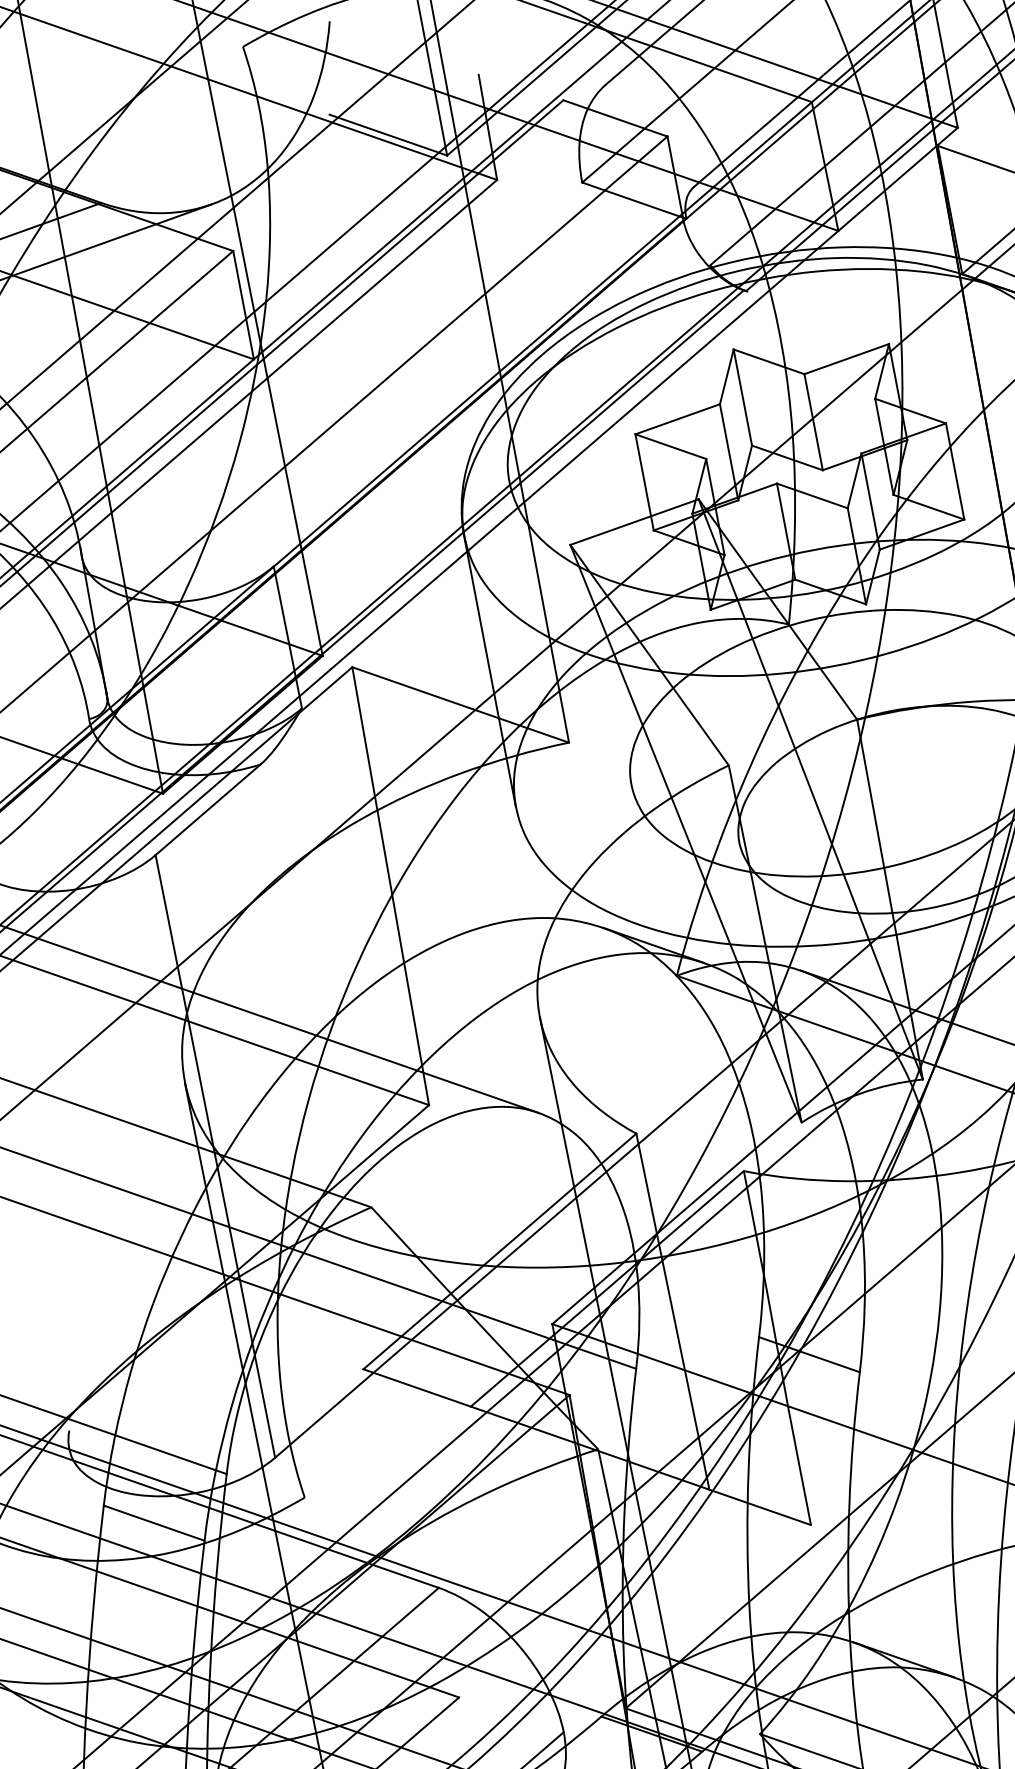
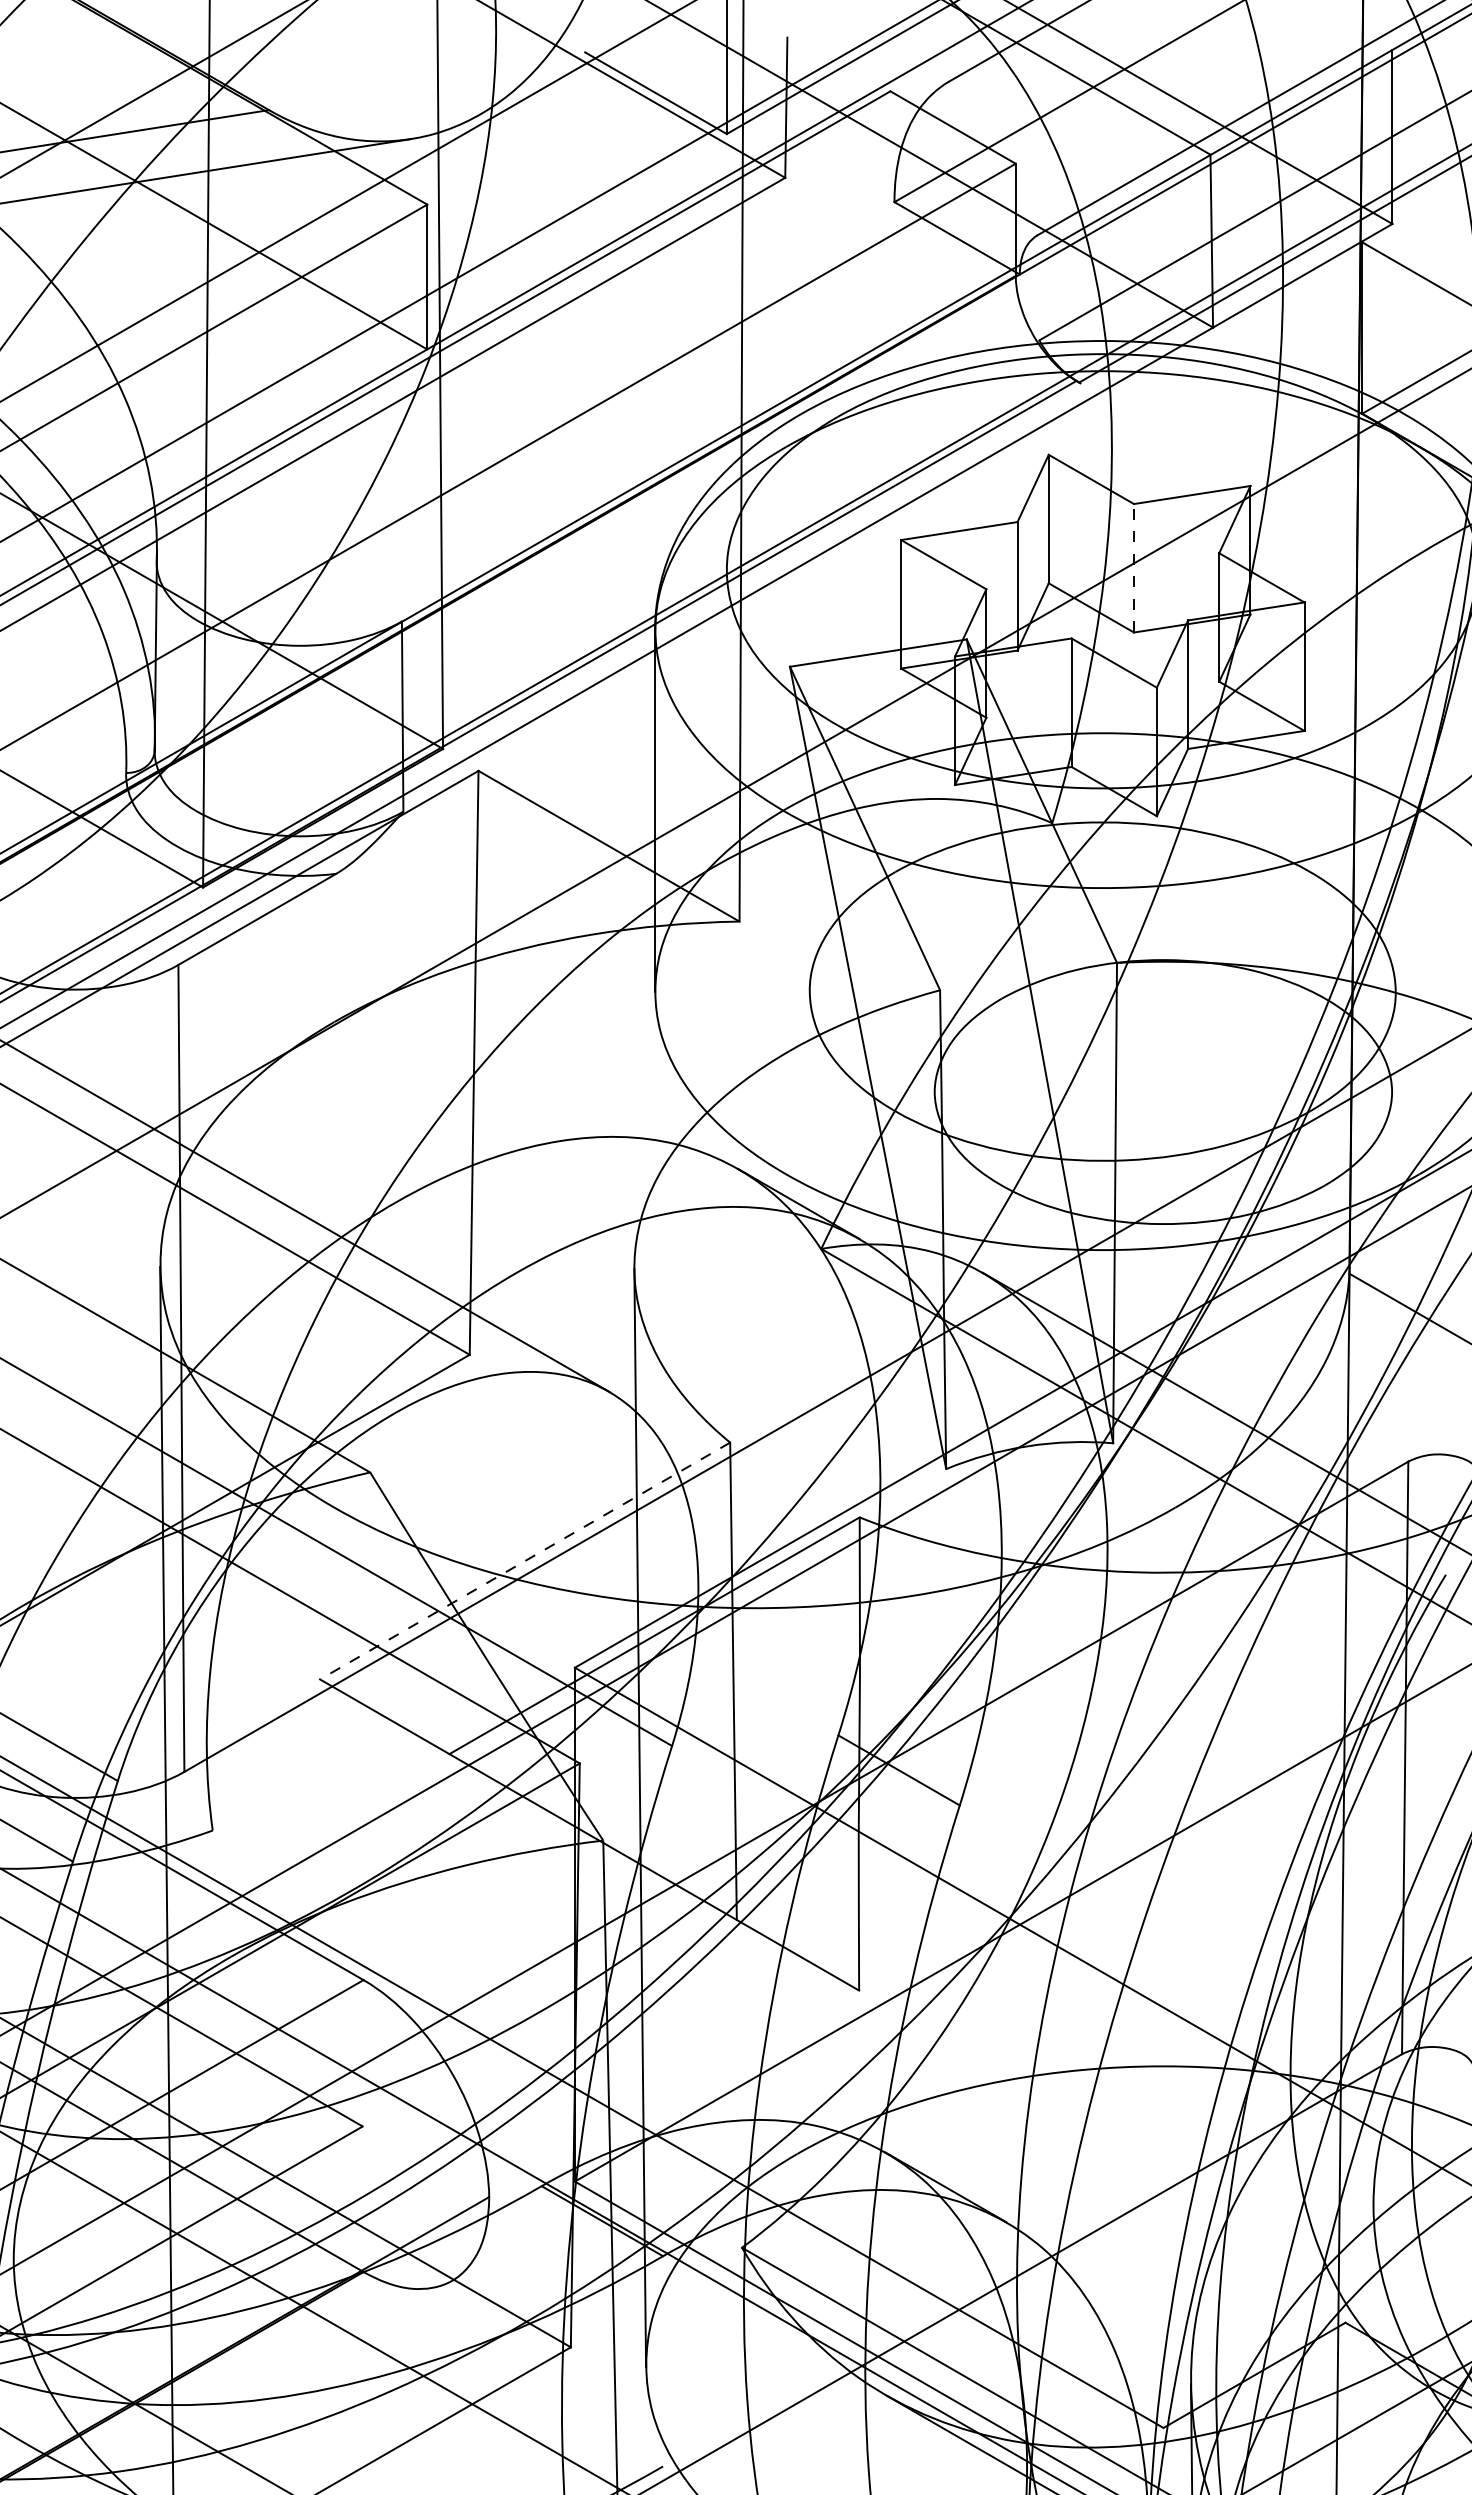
line: (813, 421) -> (1134, 567), solid -> dashed
line: (500, 1251) -> (525, 1561), solid -> dashed

